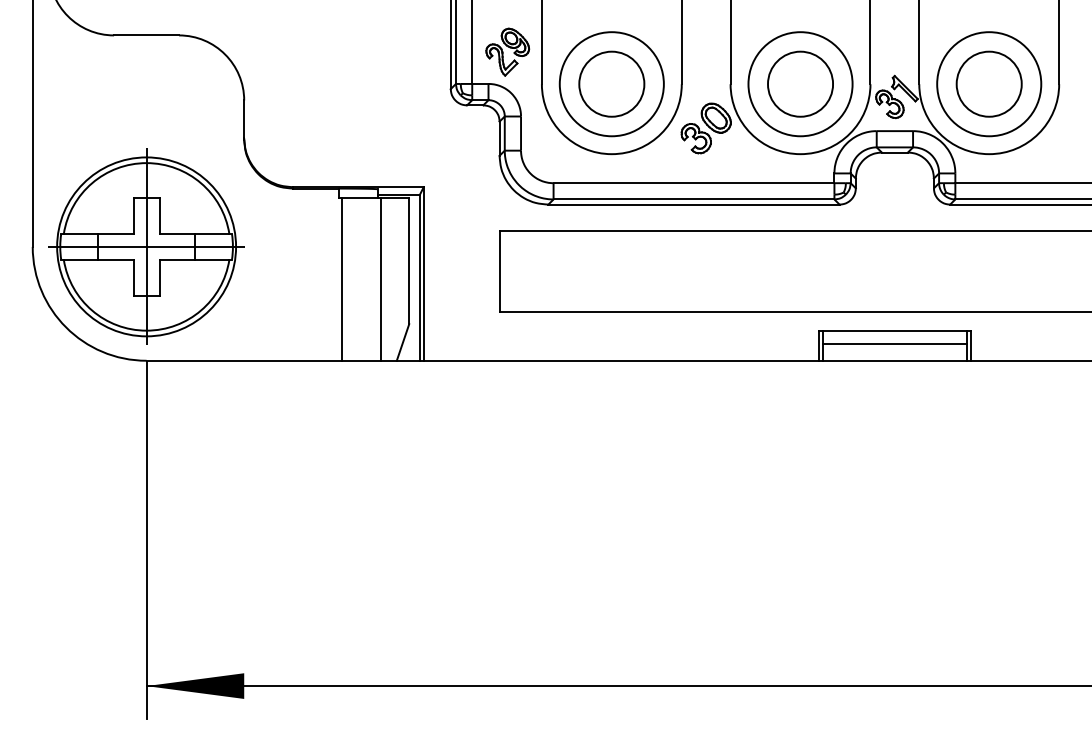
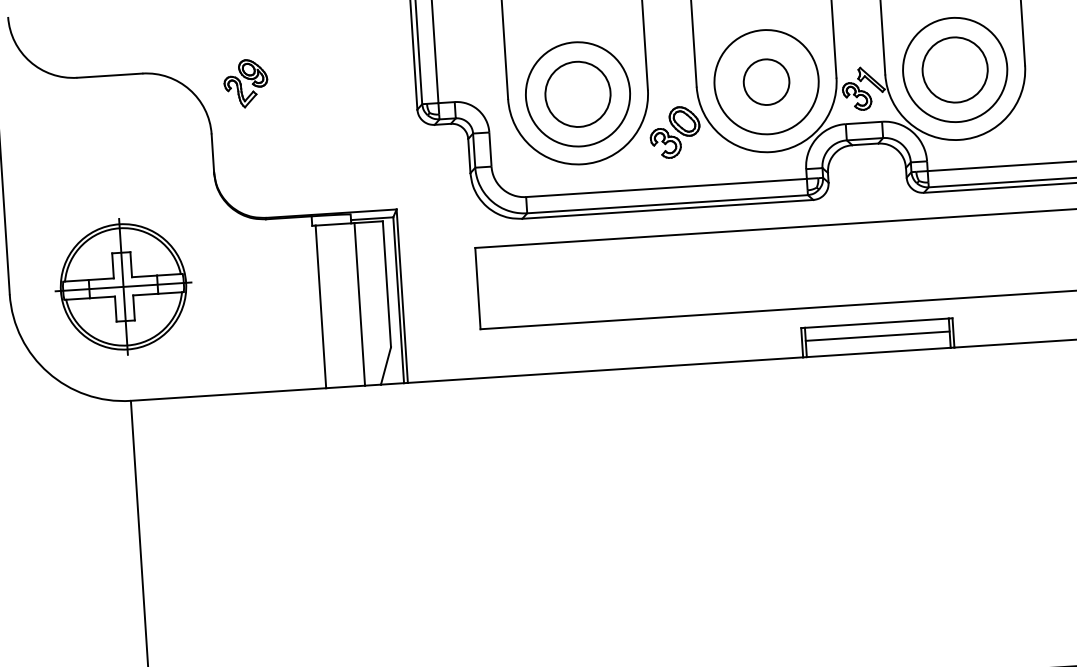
part: (507, 51) -> (245, 83), moved
circle: (800, 83) -> (766, 81), size x0.7
part: (146, 246) -> (123, 286), size x0.7

